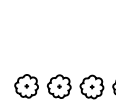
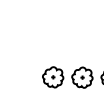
part: (26, 86) -> (23, 77), removed

